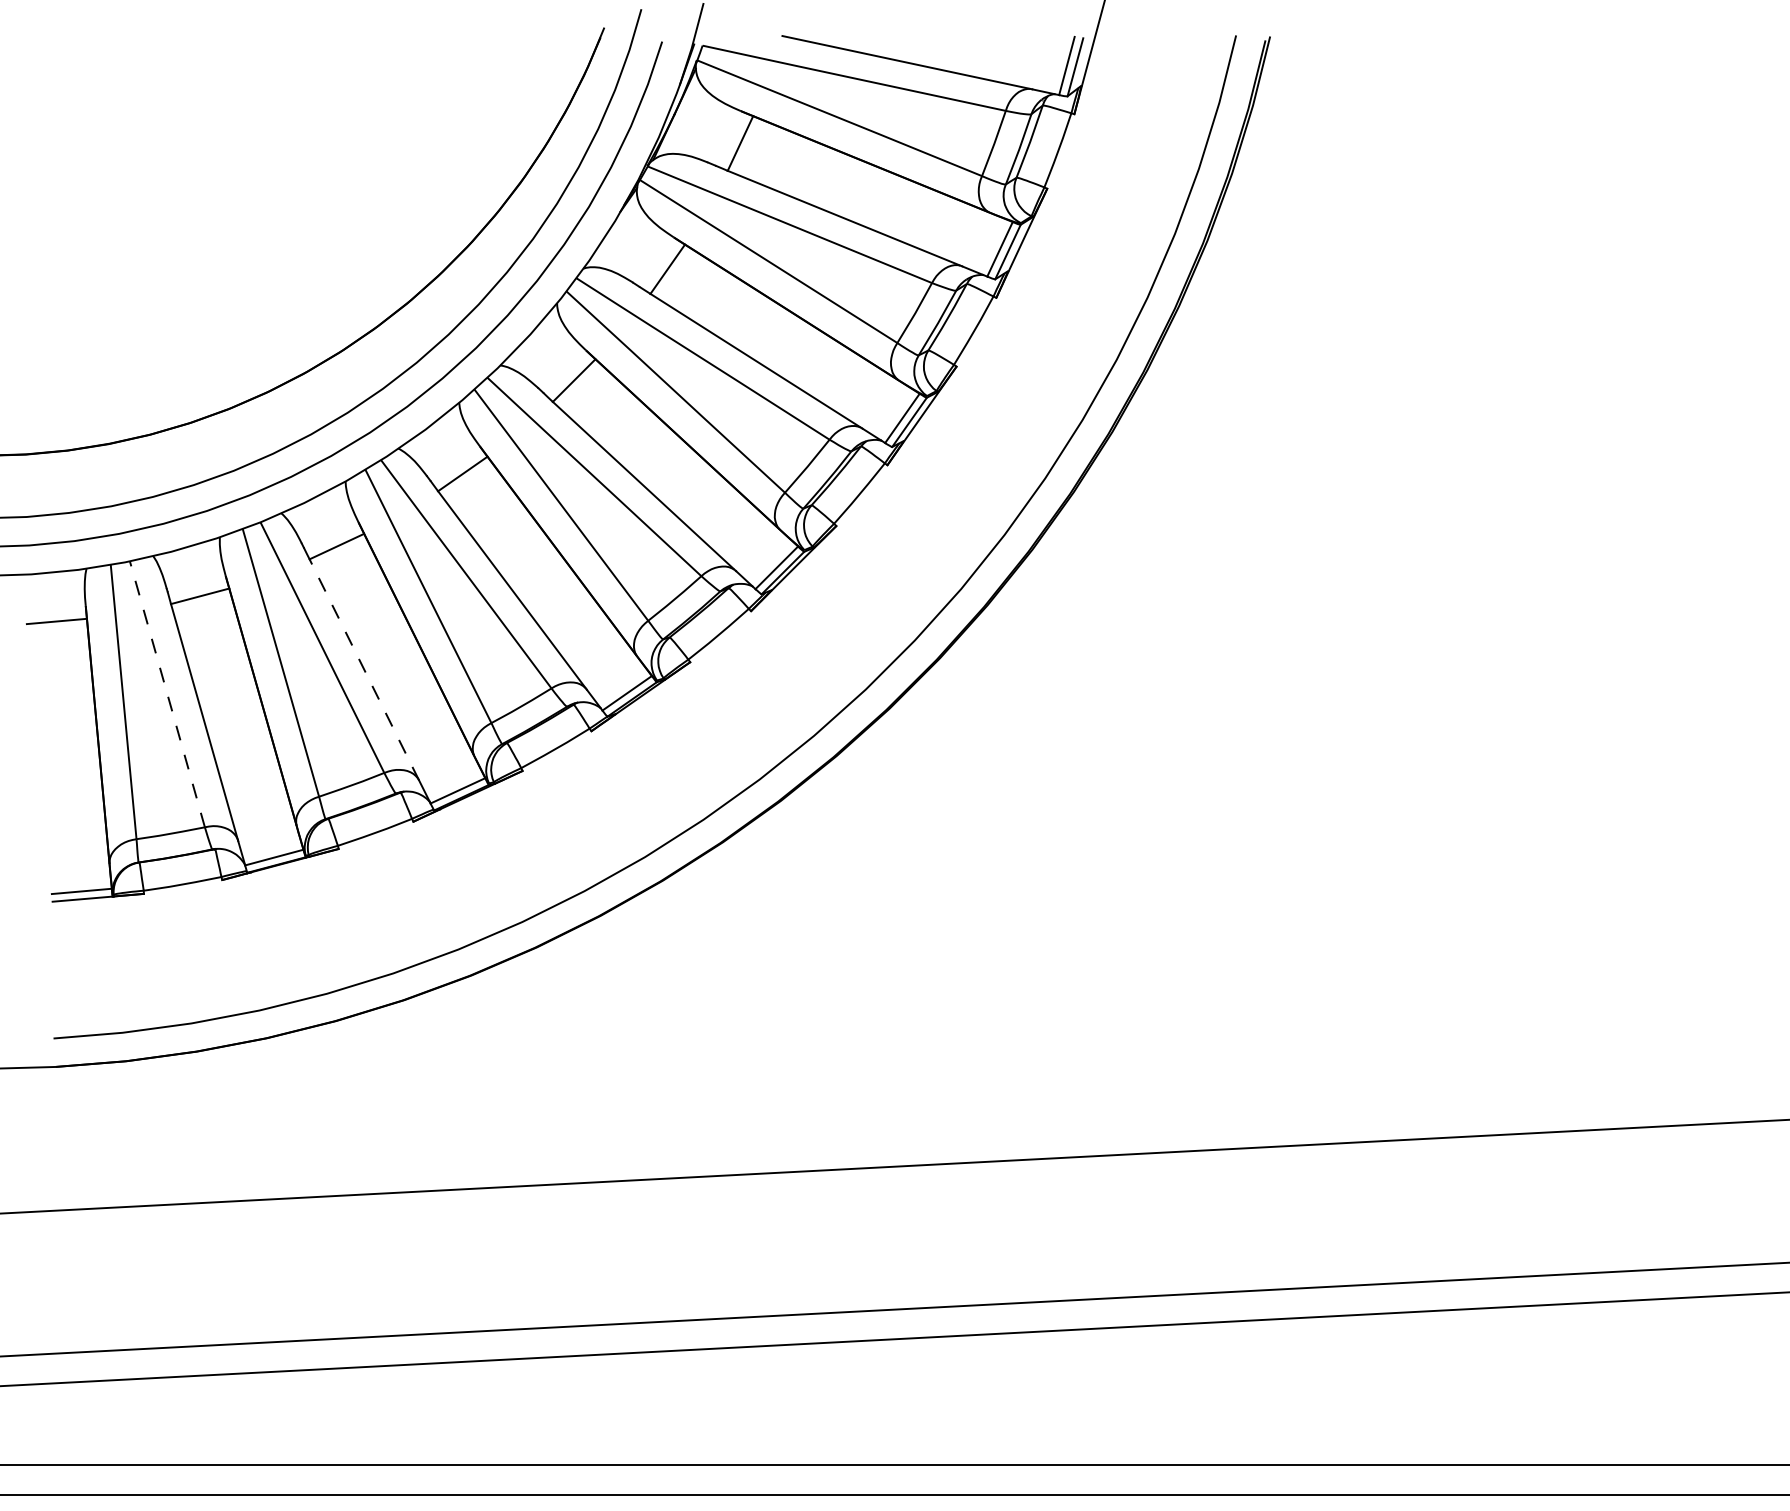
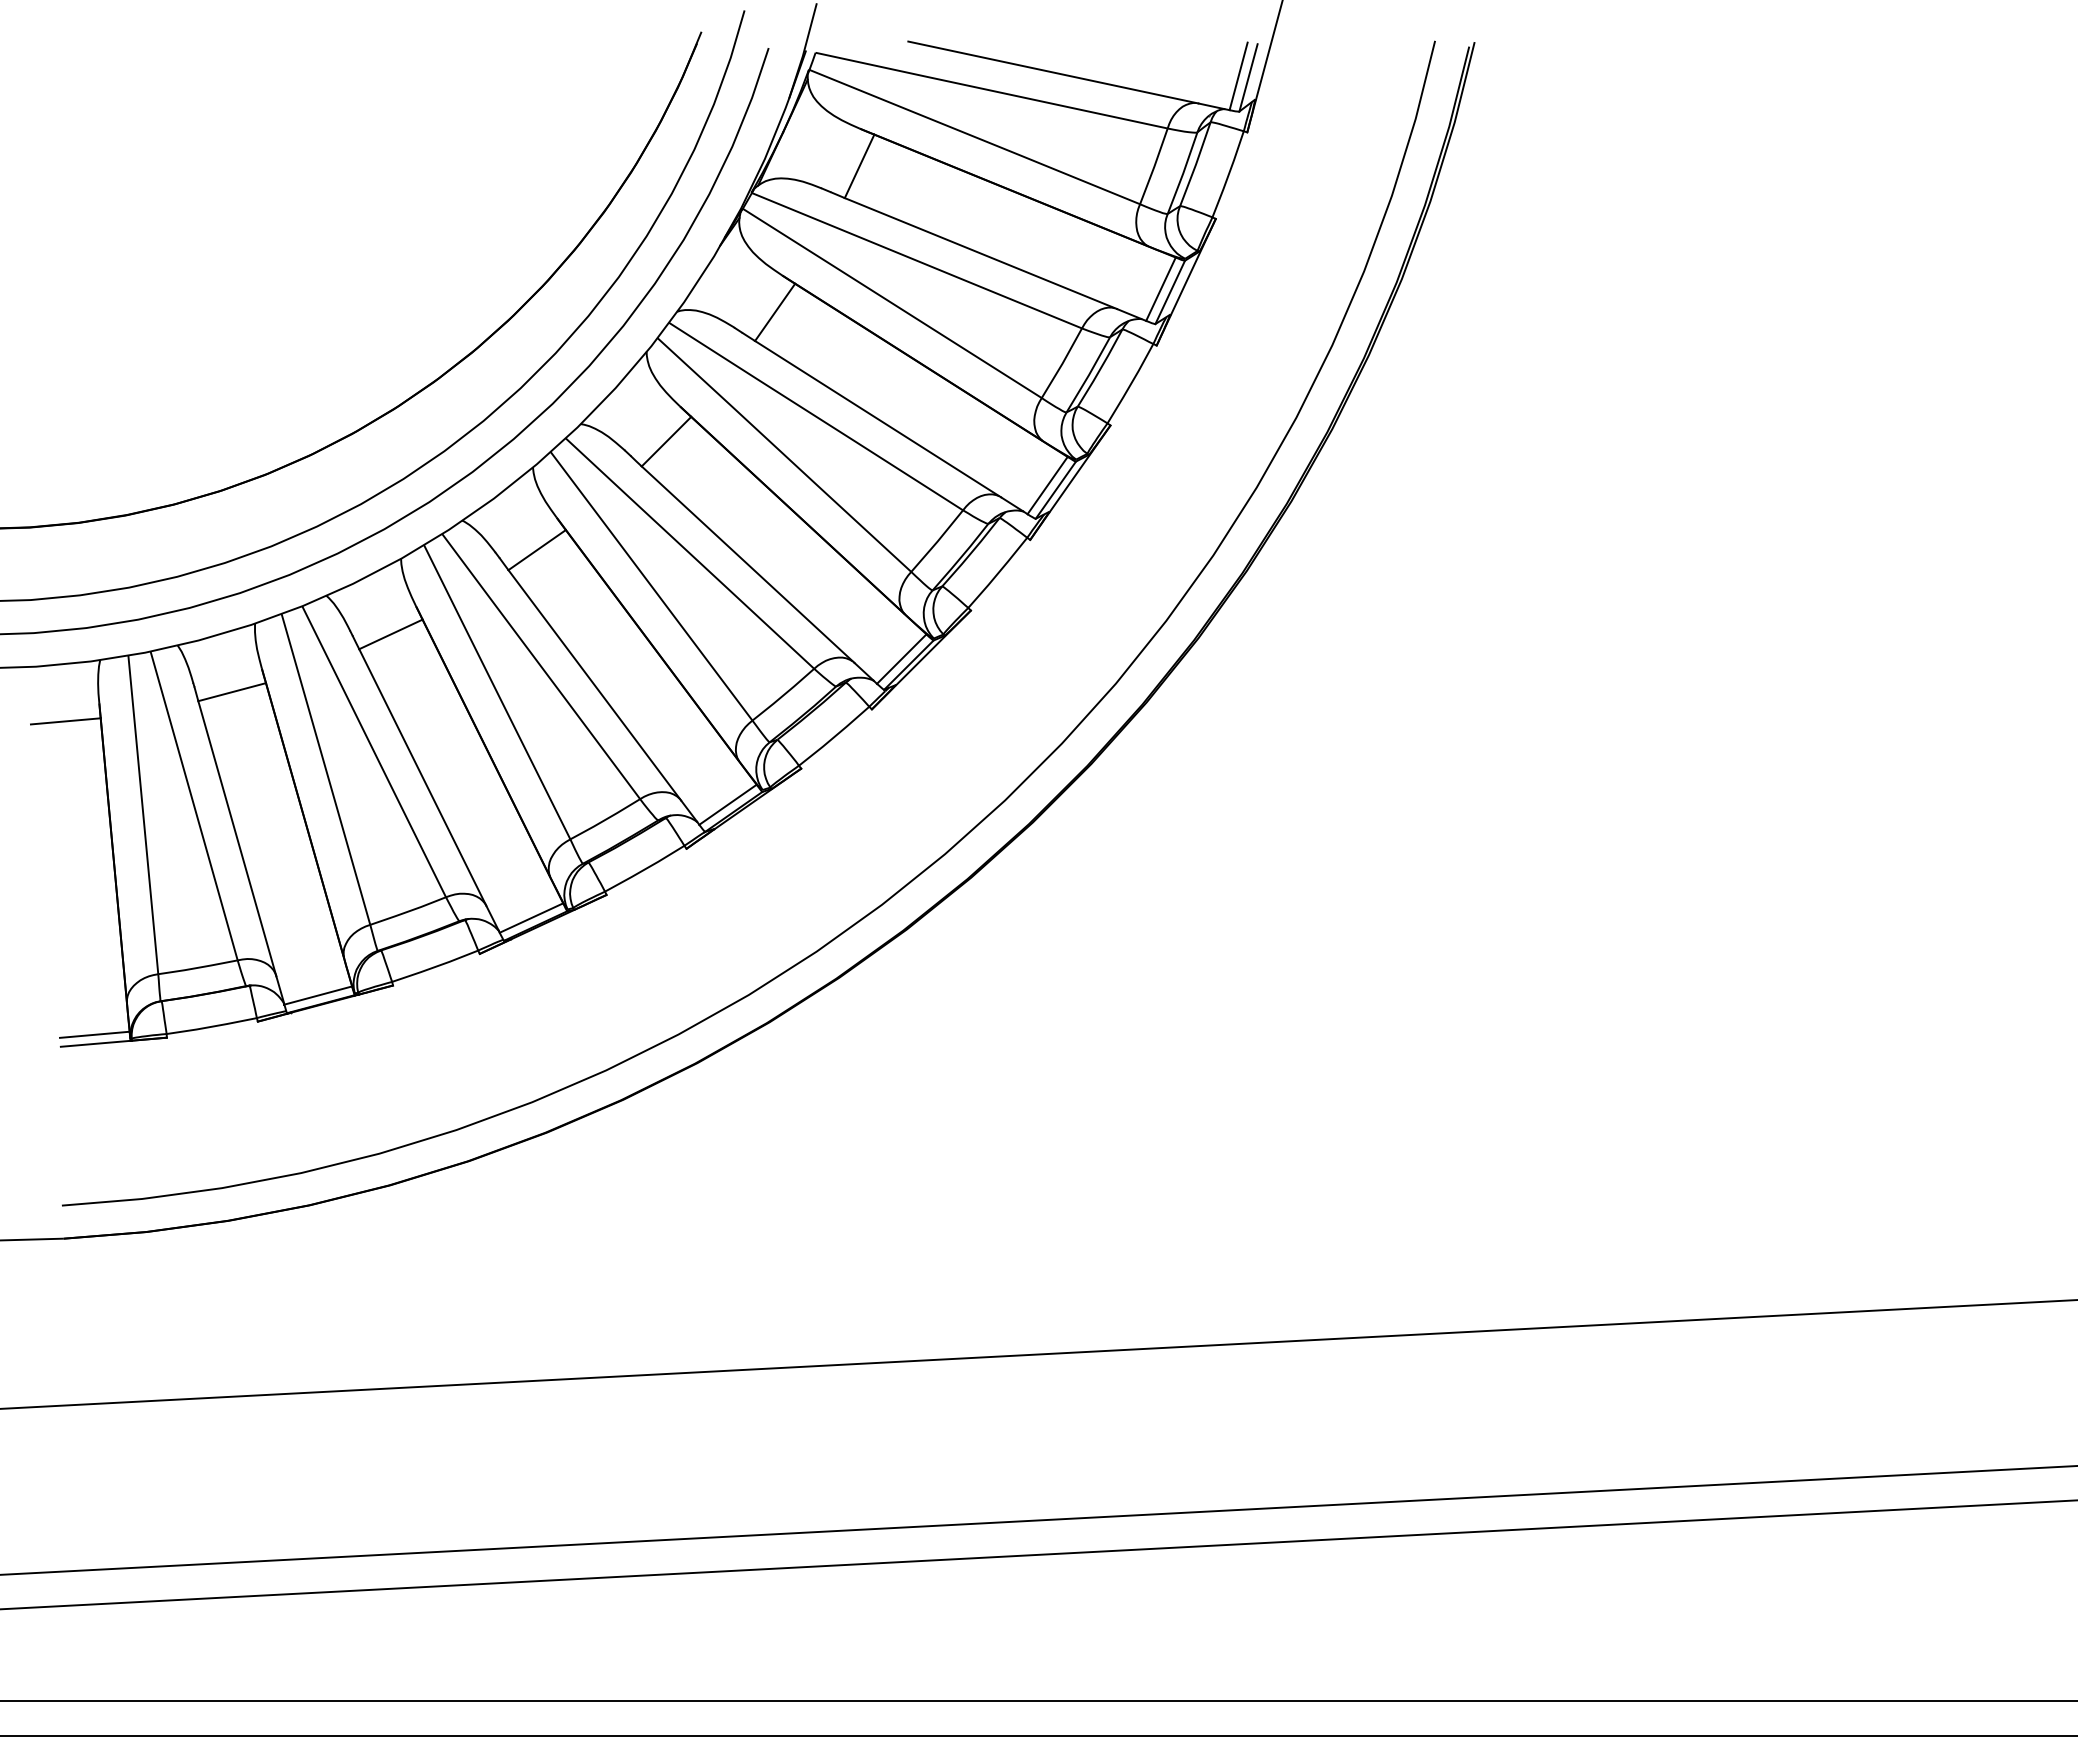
line: (364, 669) -> (422, 777), dashed -> solid
line: (167, 693) -> (194, 805), dashed -> solid

